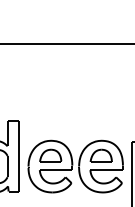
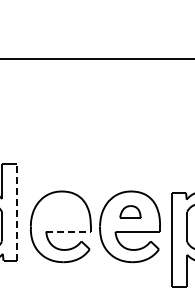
part: (50, 155) -> (60, 211), removed
part: (101, 155) -> (130, 211), size x0.7
line: (18, 156) -> (17, 212), solid -> dashed
line: (56, 170) -> (69, 231), solid -> dashed

